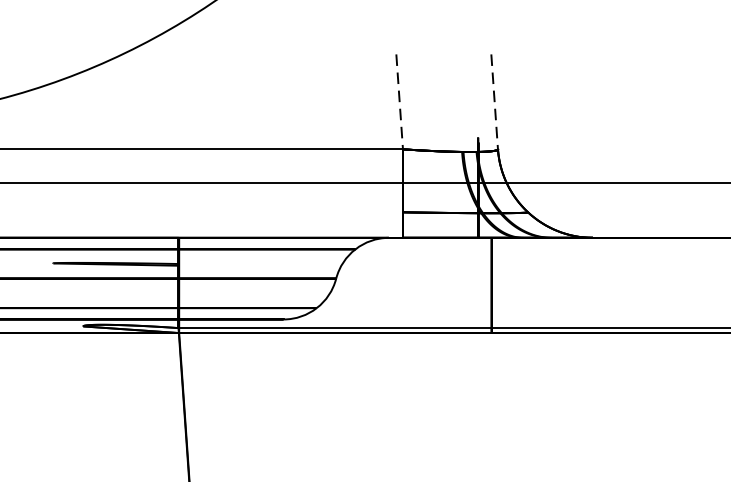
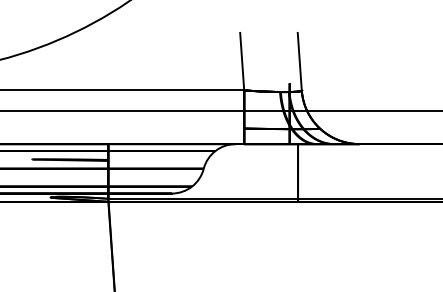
line: (400, 101) -> (242, 61), dashed -> solid
line: (494, 101) -> (299, 61), dashed -> solid

